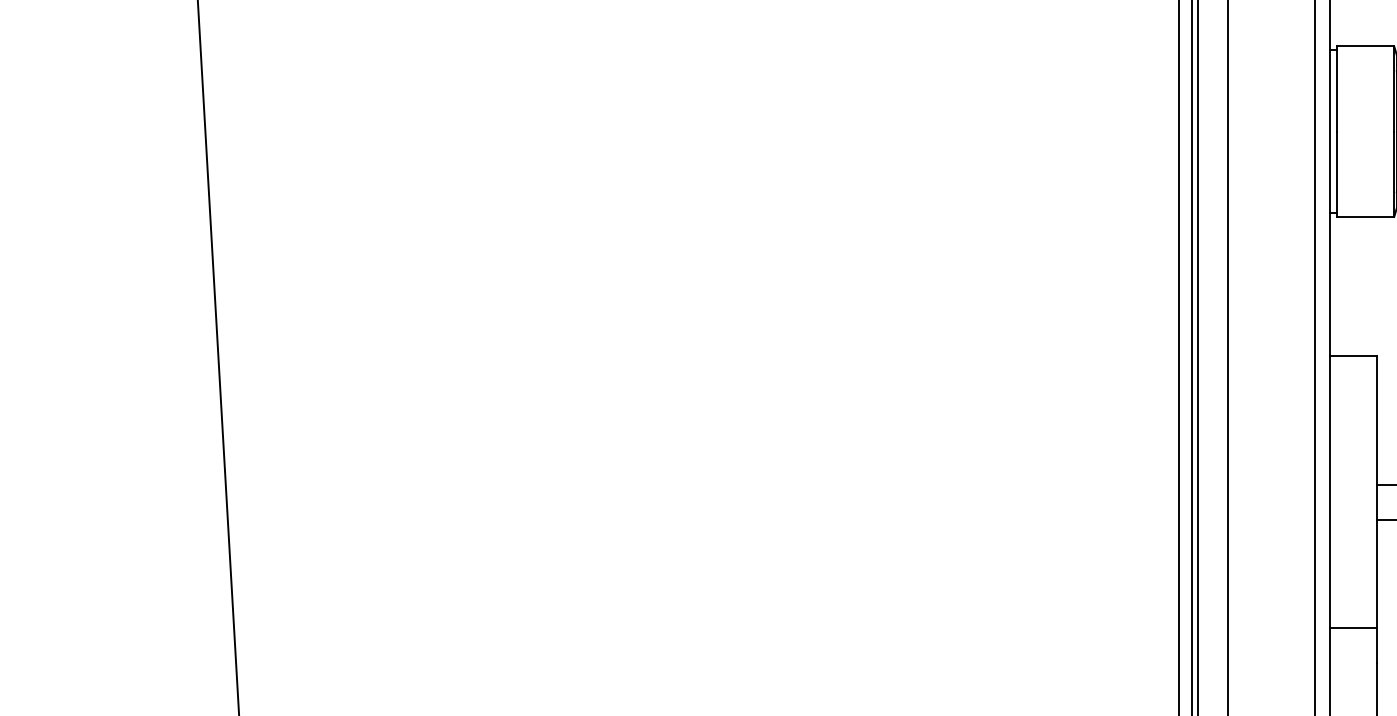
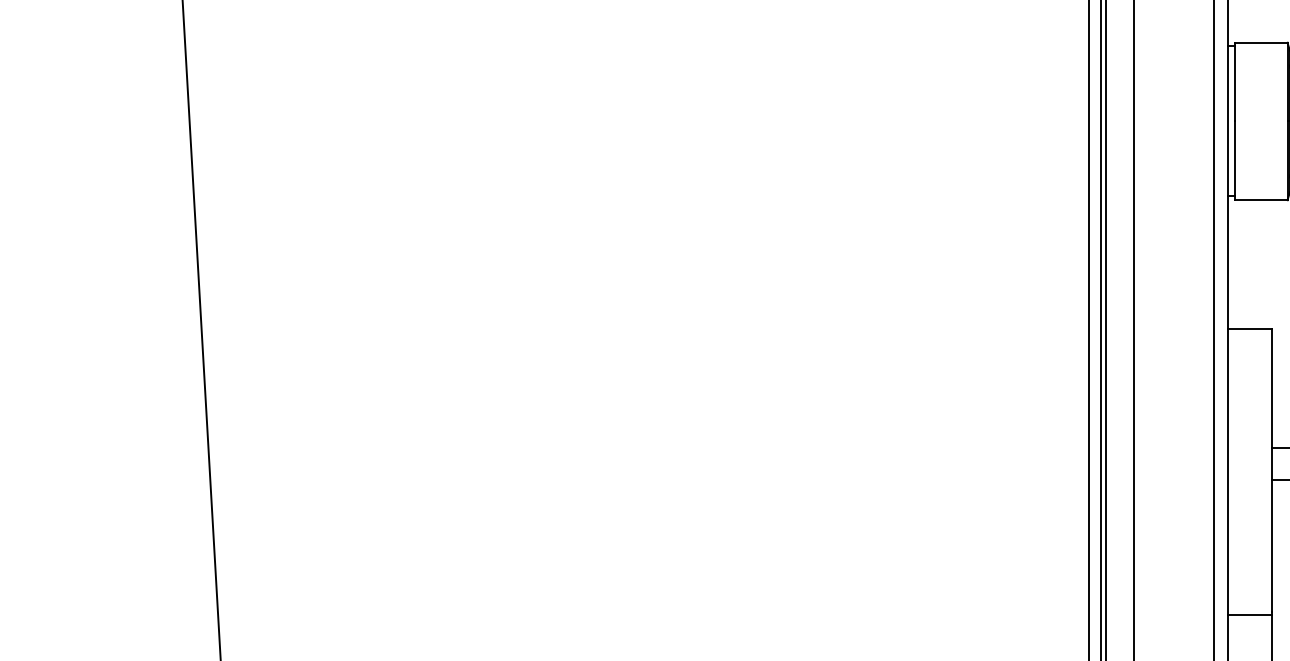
line: (1353, 628) -> (1249, 615), moved

